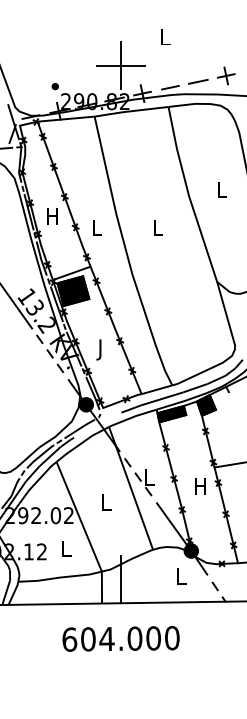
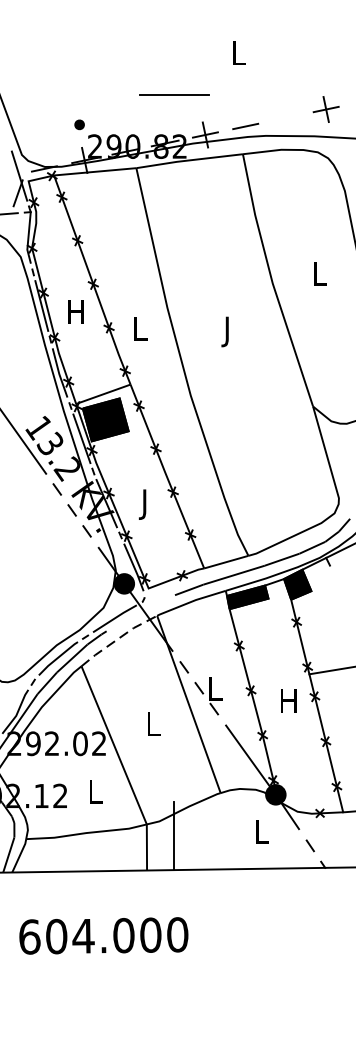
line: (120, 65) -> (173, 94), removed
line: (198, 81) -> (286, 117), removed
text: (157, 229) -> (227, 330), L -> J
line: (82, 442) -> (118, 638), solid -> dashed
text: (120, 638) -> (102, 935), moved

